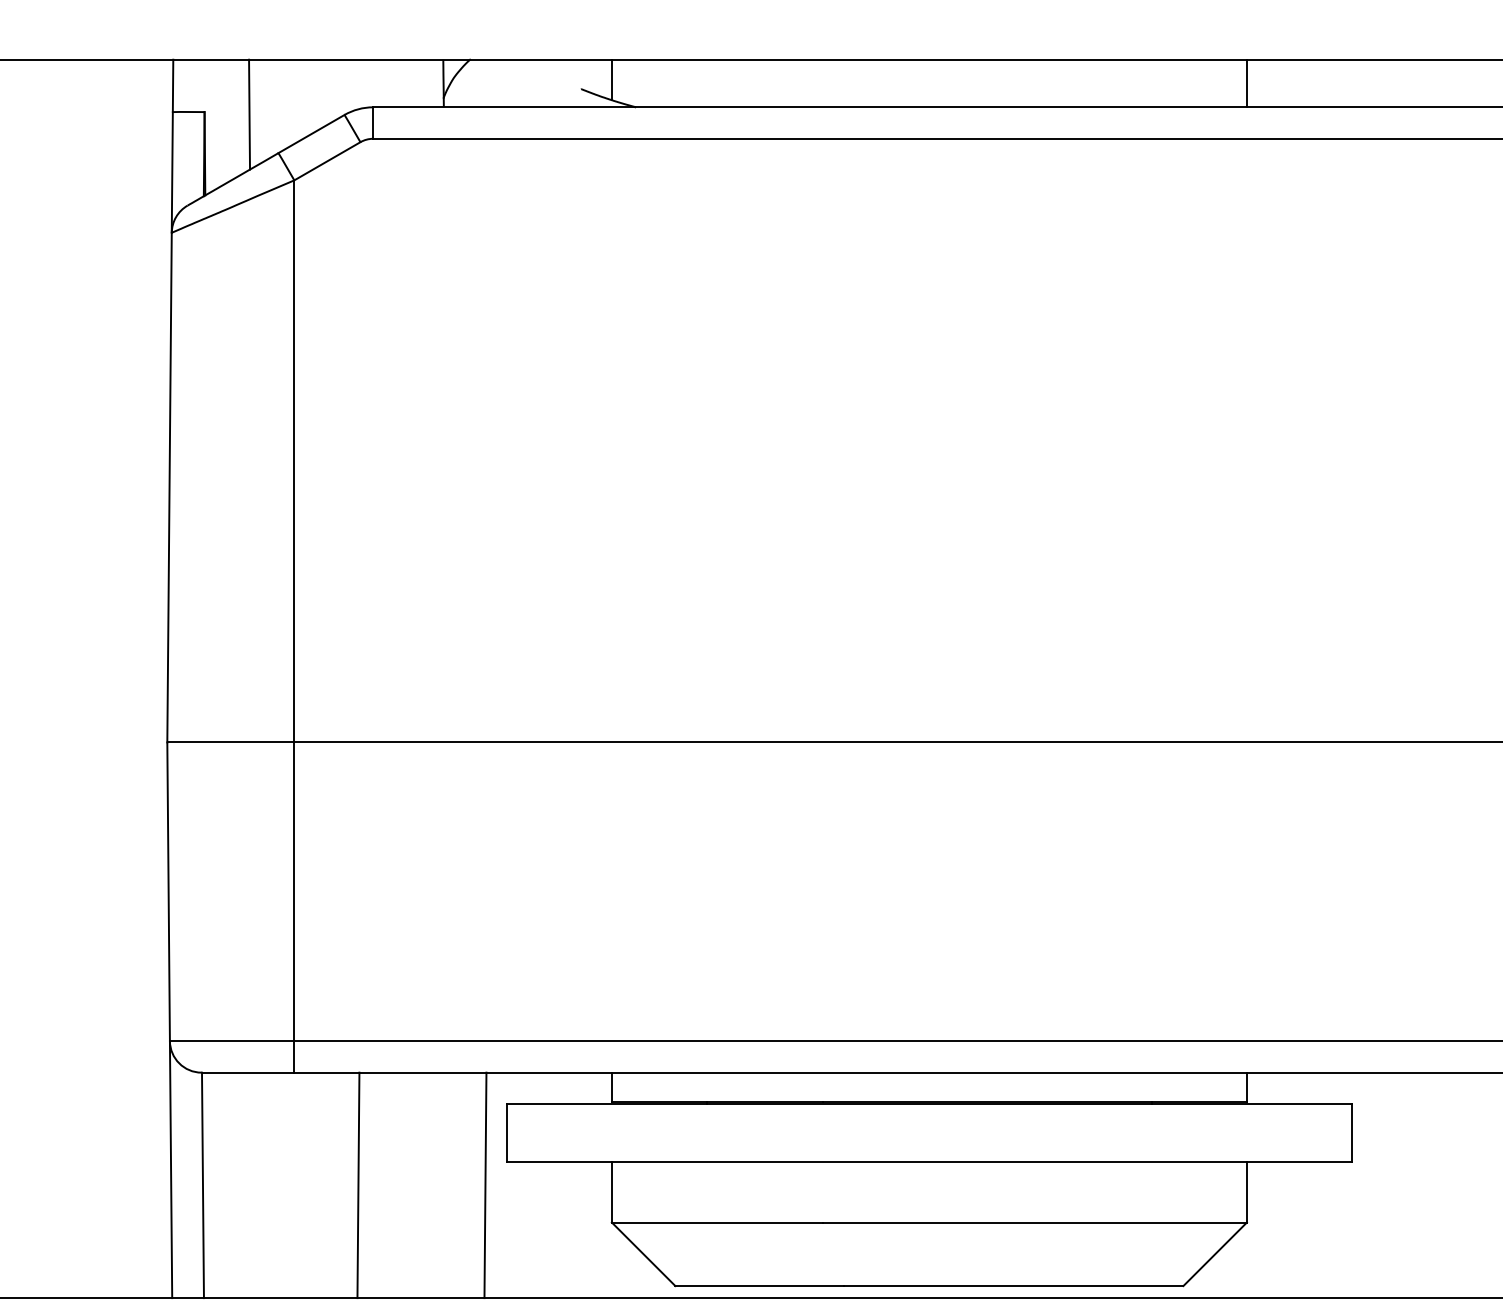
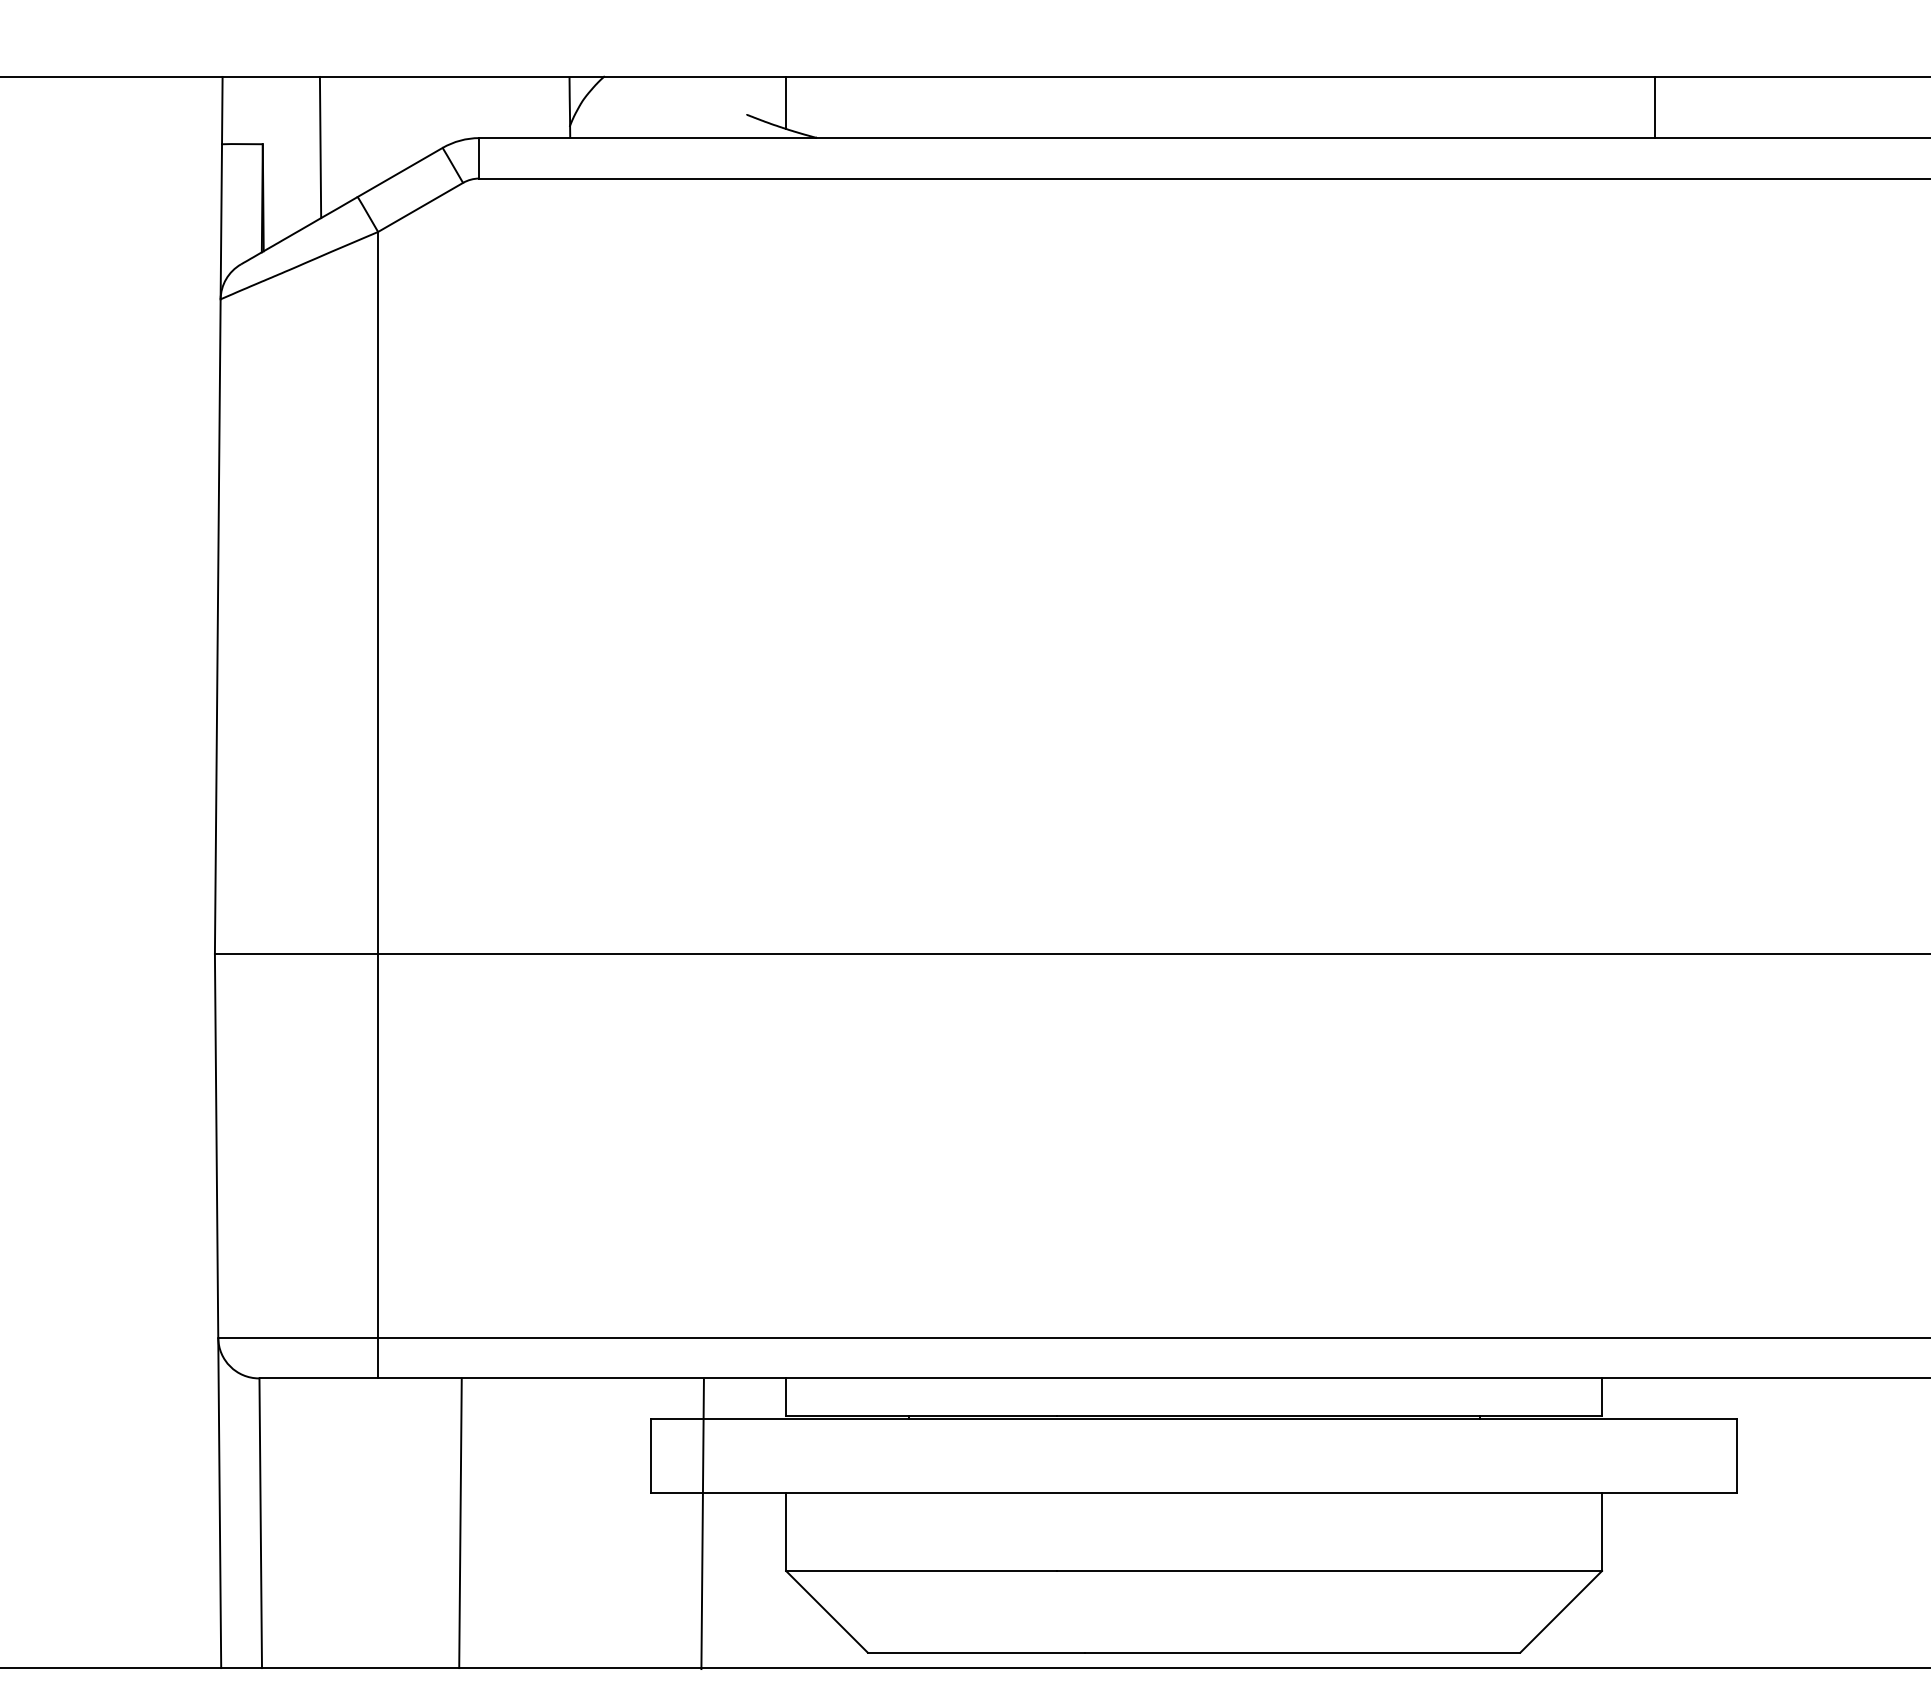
line: (1247, 83) -> (1655, 107), moved
line: (485, 1185) -> (702, 1524), moved

